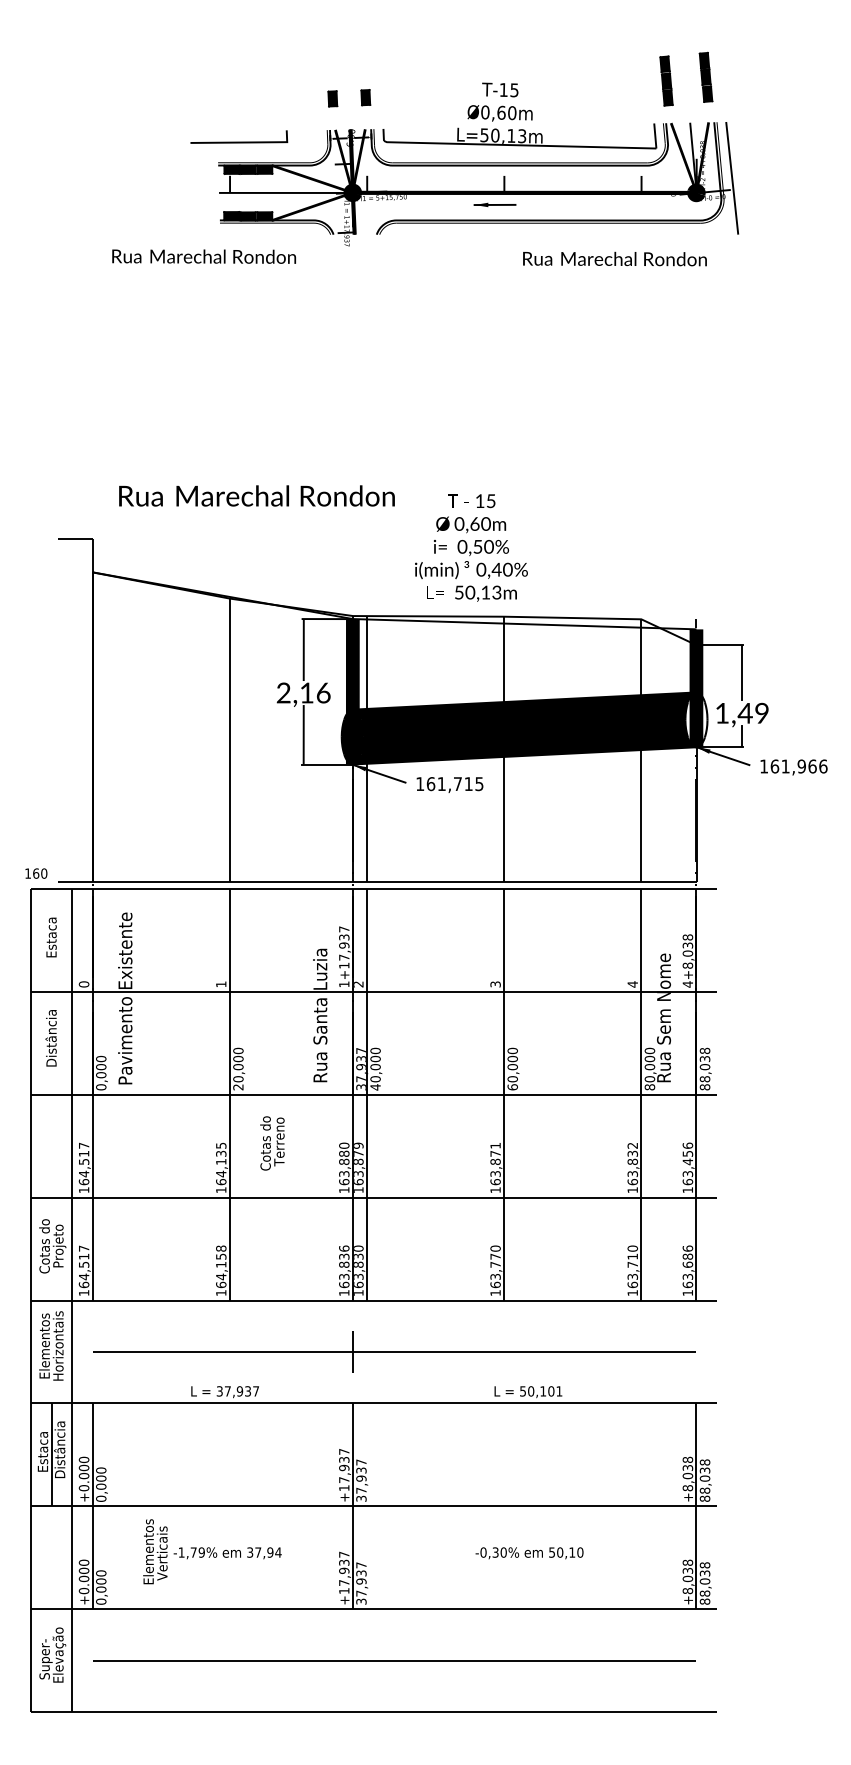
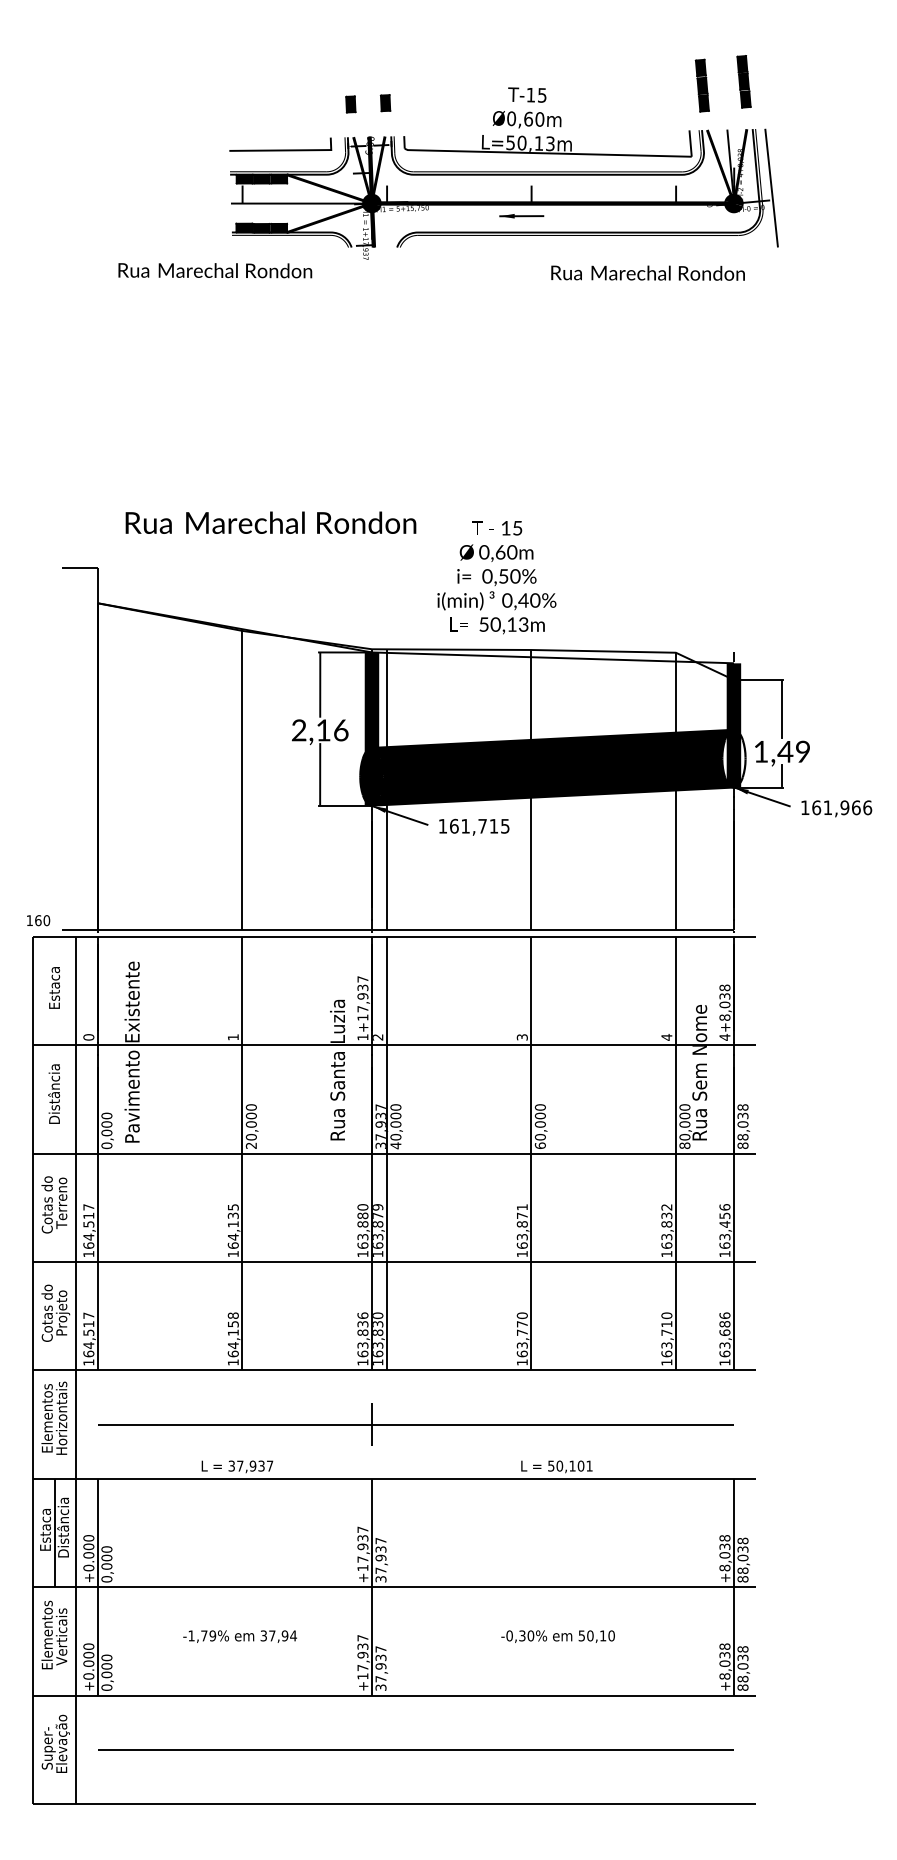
line: (239, 141) -> (280, 149), moved
text: (272, 1143) -> (54, 1204), moved
text: (155, 1551) -> (54, 1634), moved

